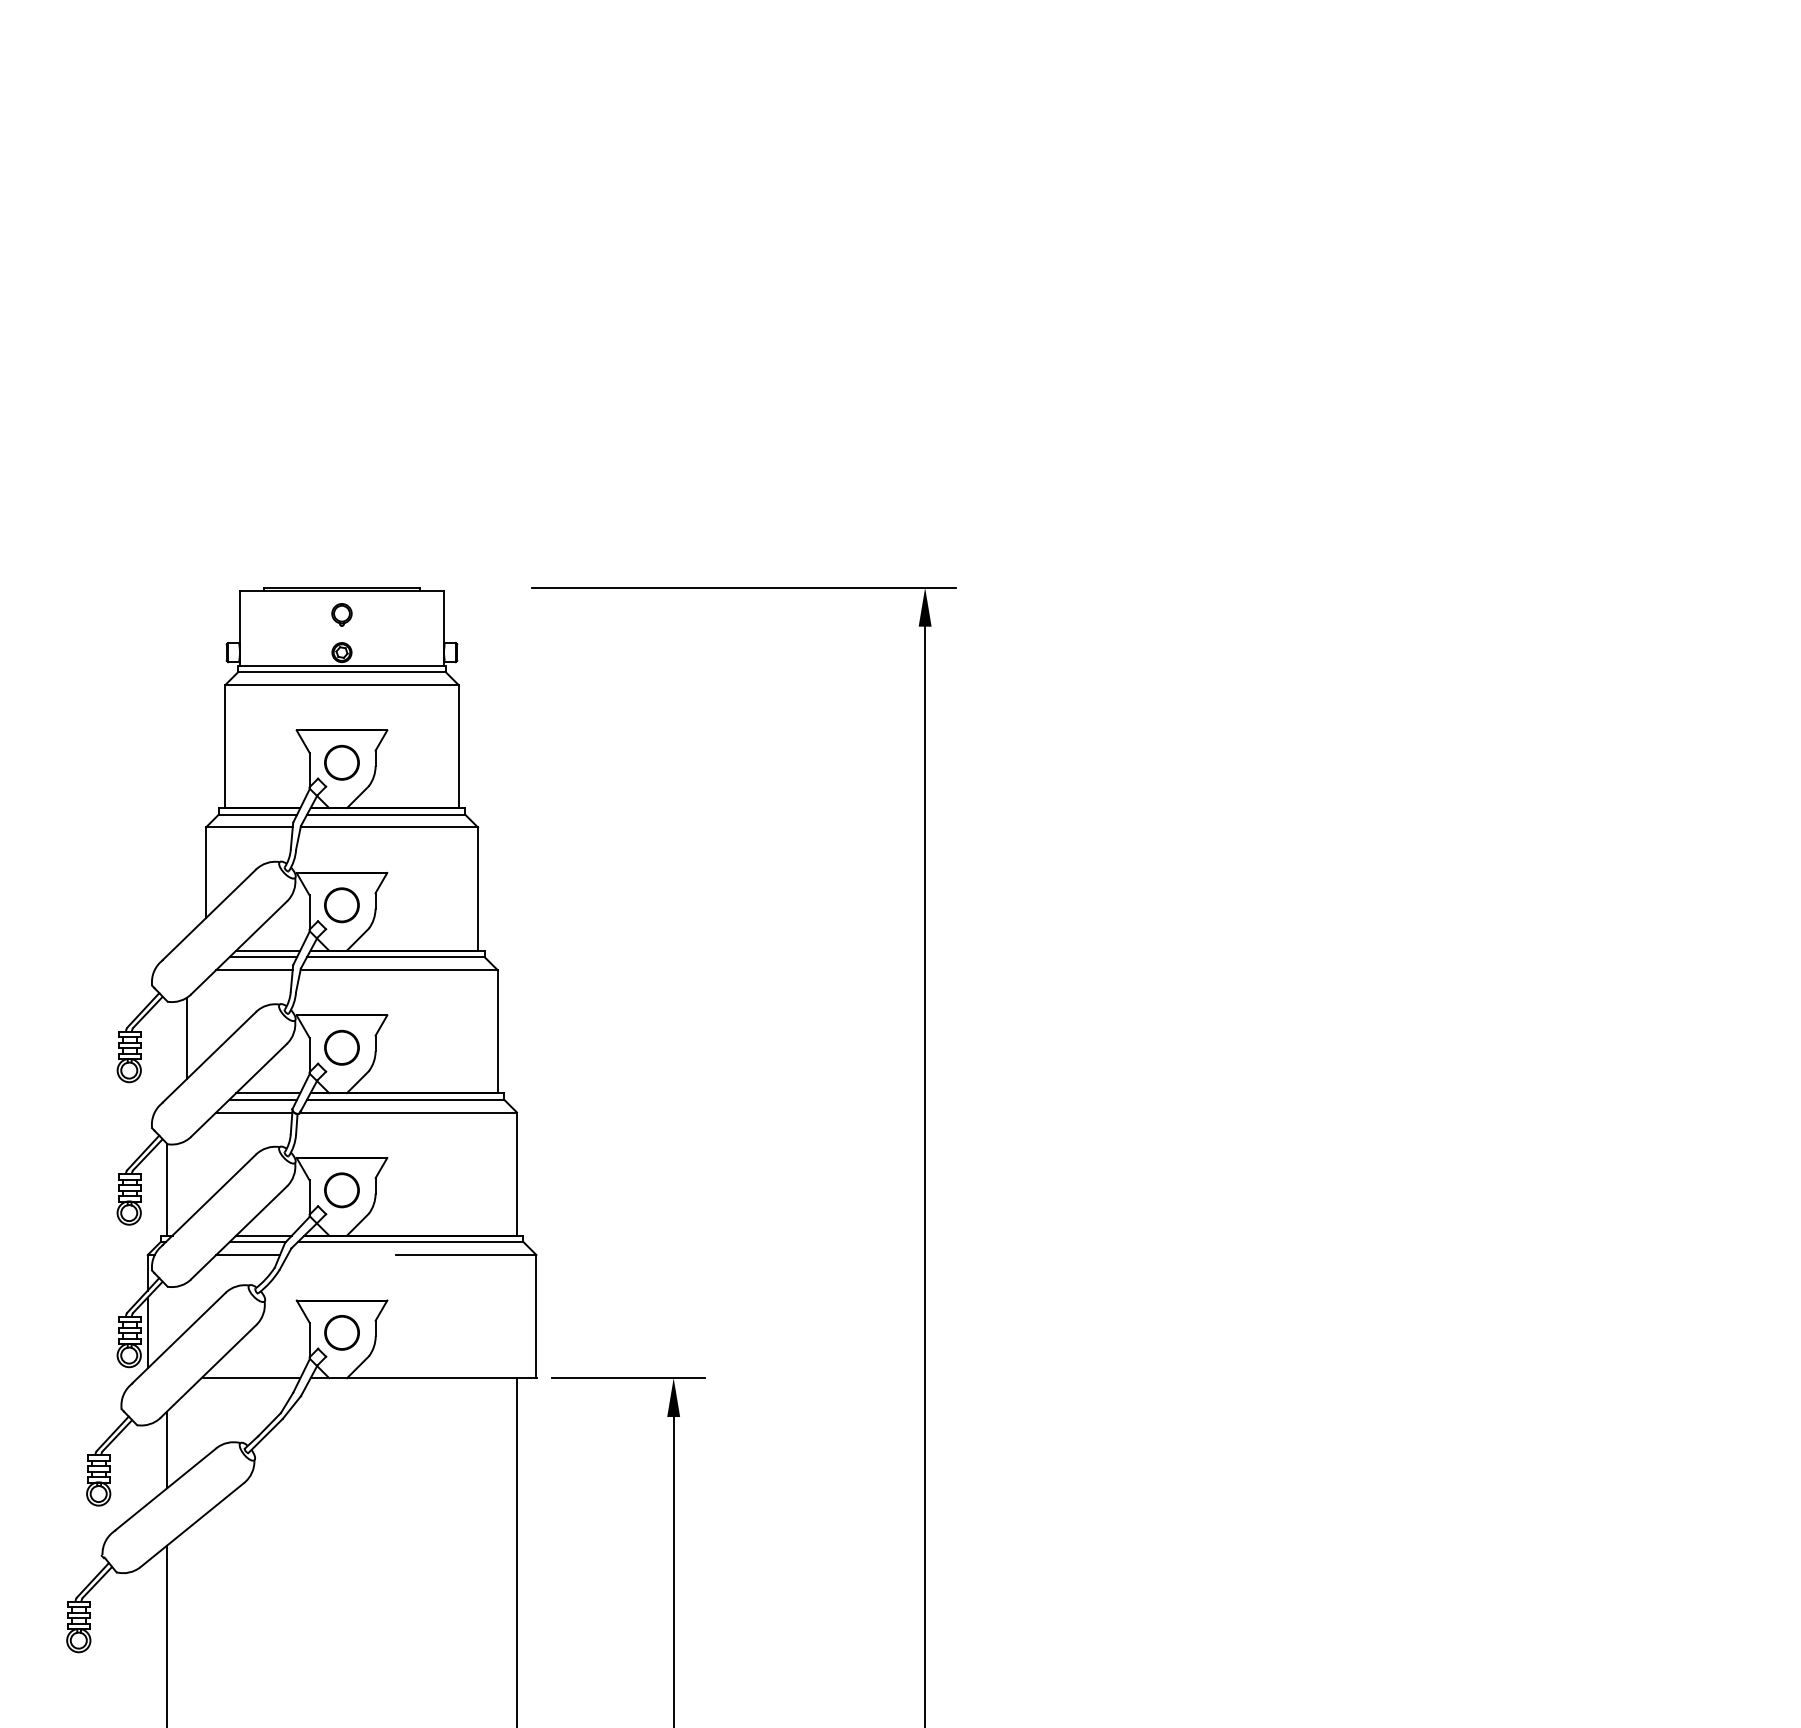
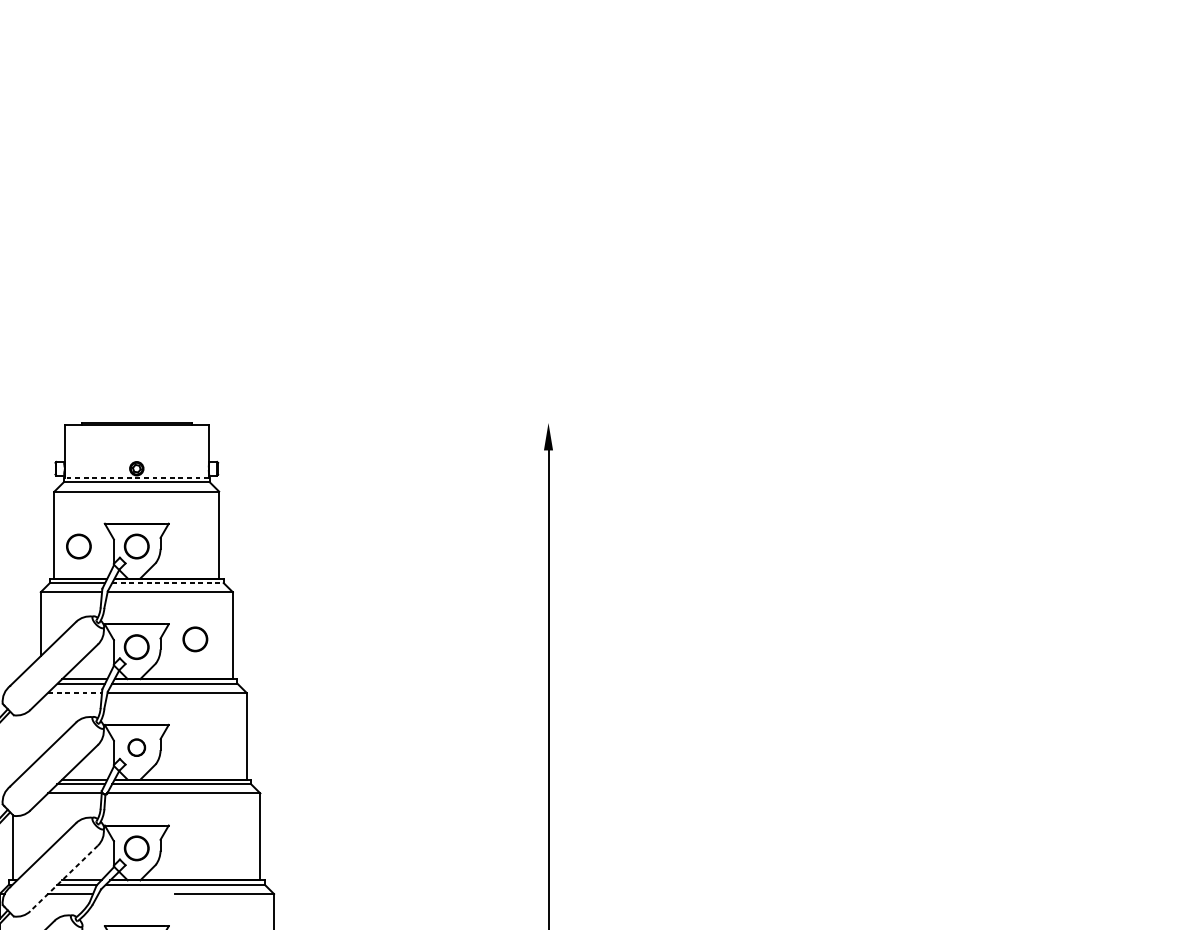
line: (744, 587) -> (420, 422), removed
part: (341, 614) -> (136, 441), removed
line: (341, 665) -> (136, 477), solid -> dashed
circle: (259, 762) -> (78, 546), added
line: (386, 814) -> (168, 583), solid -> dashed
part: (424, 894) -> (195, 639), added
line: (255, 969) -> (75, 692), solid -> dashed
line: (186, 1038) -> (27, 741), removed
part: (341, 1047) -> (136, 747), size x0.7
line: (239, 1232) -> (64, 878), solid -> dashed

